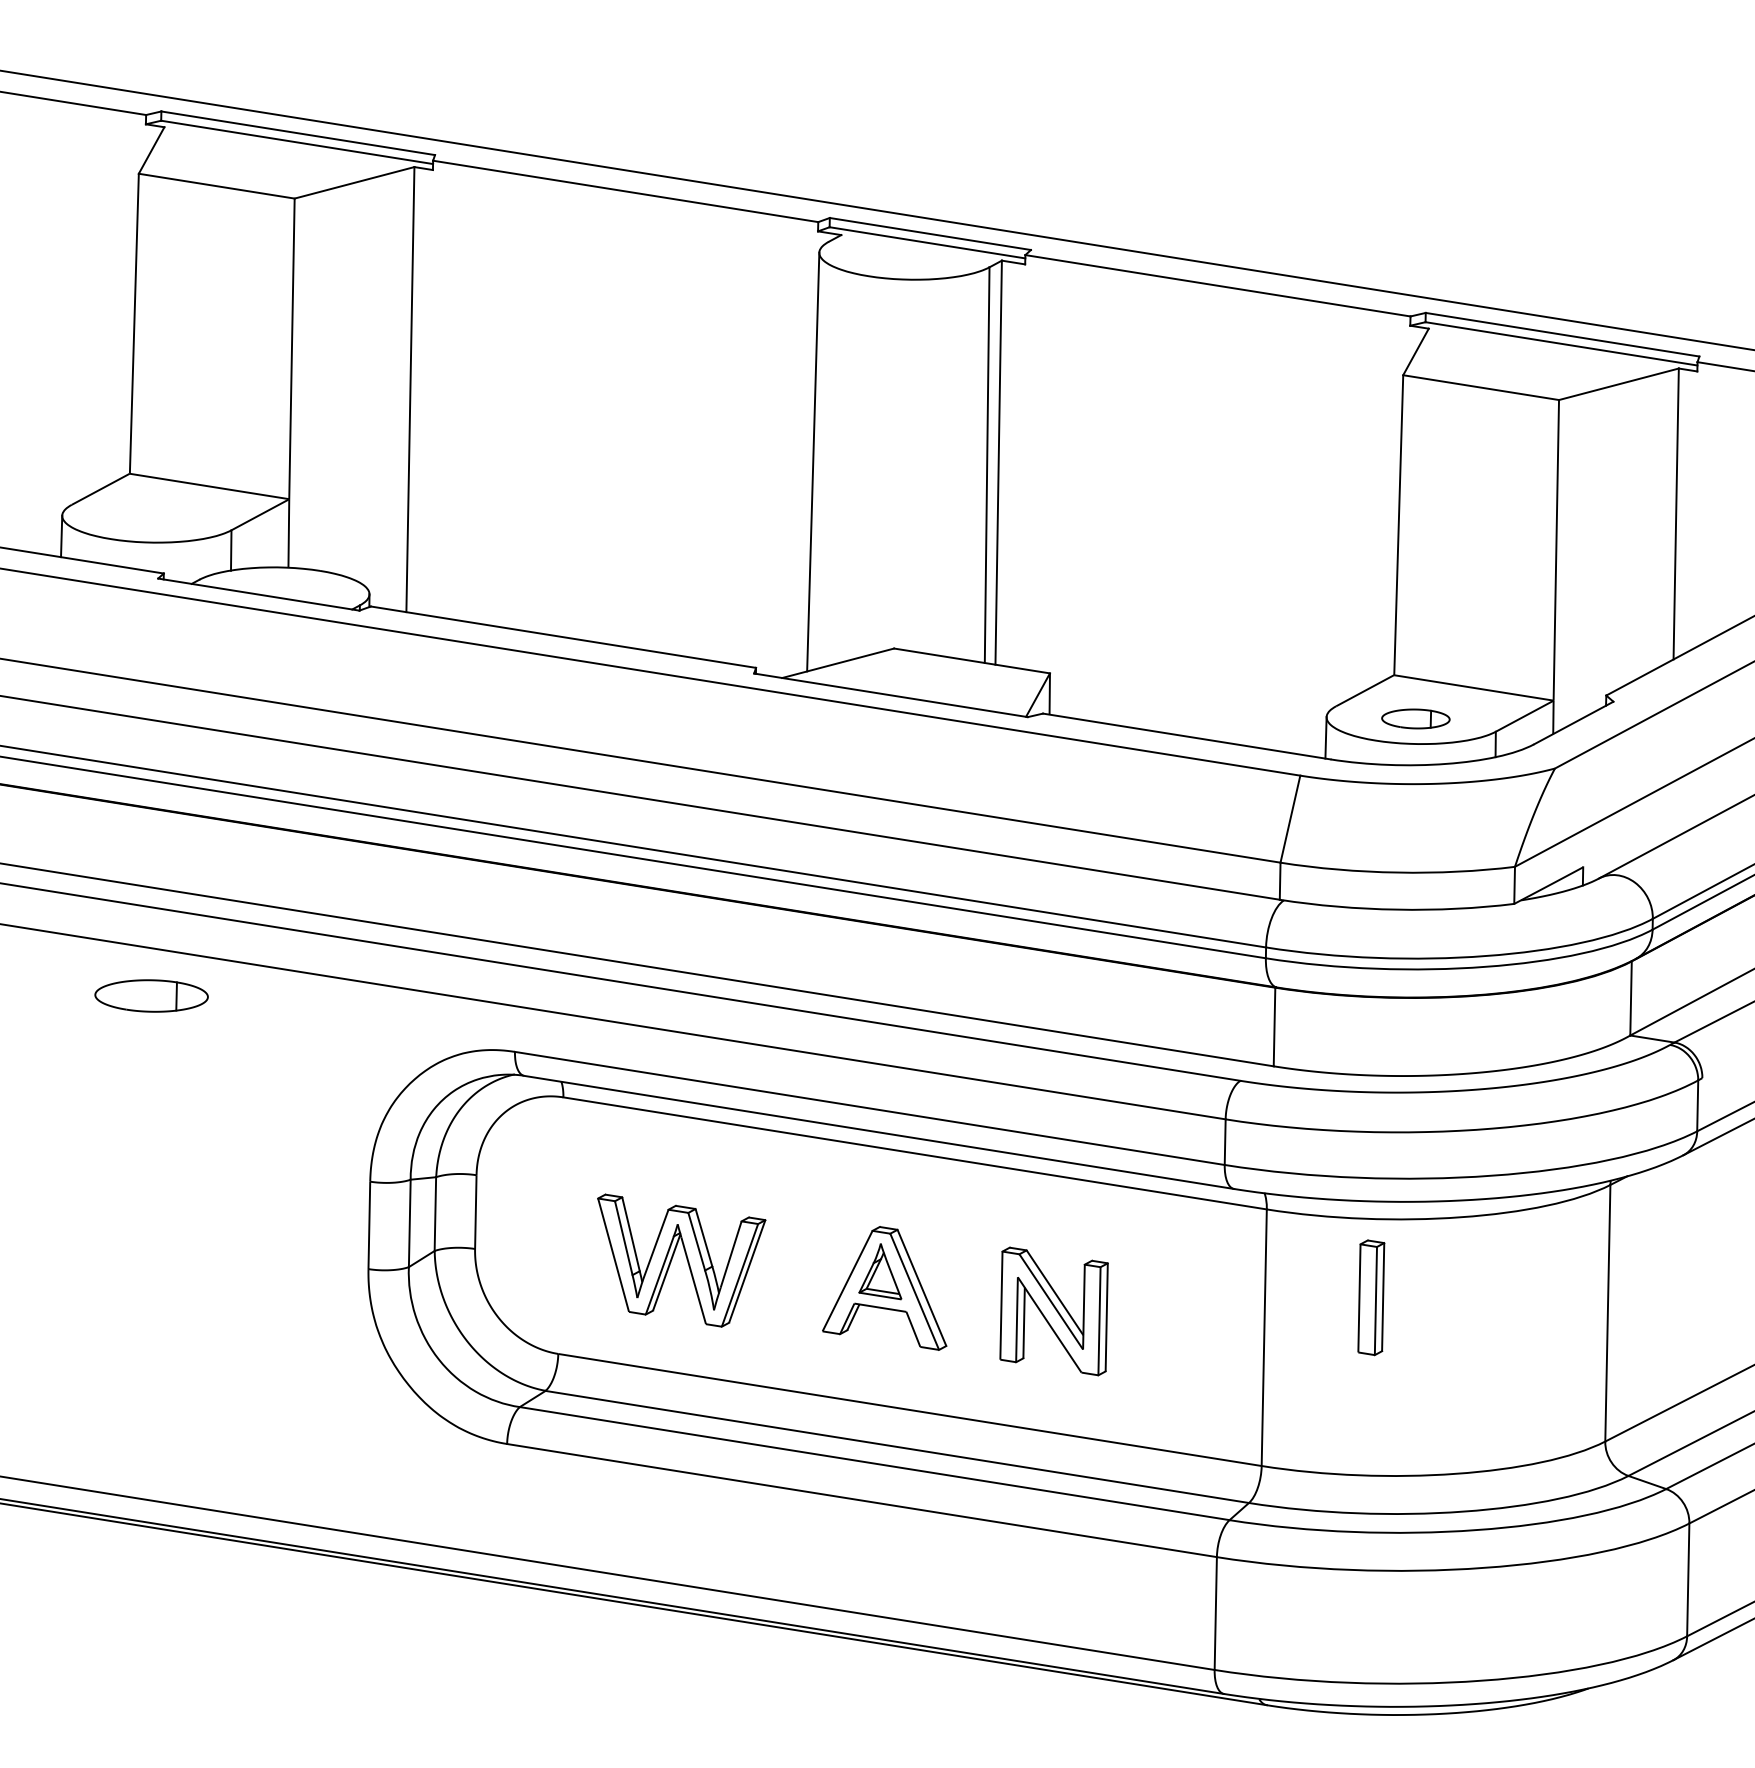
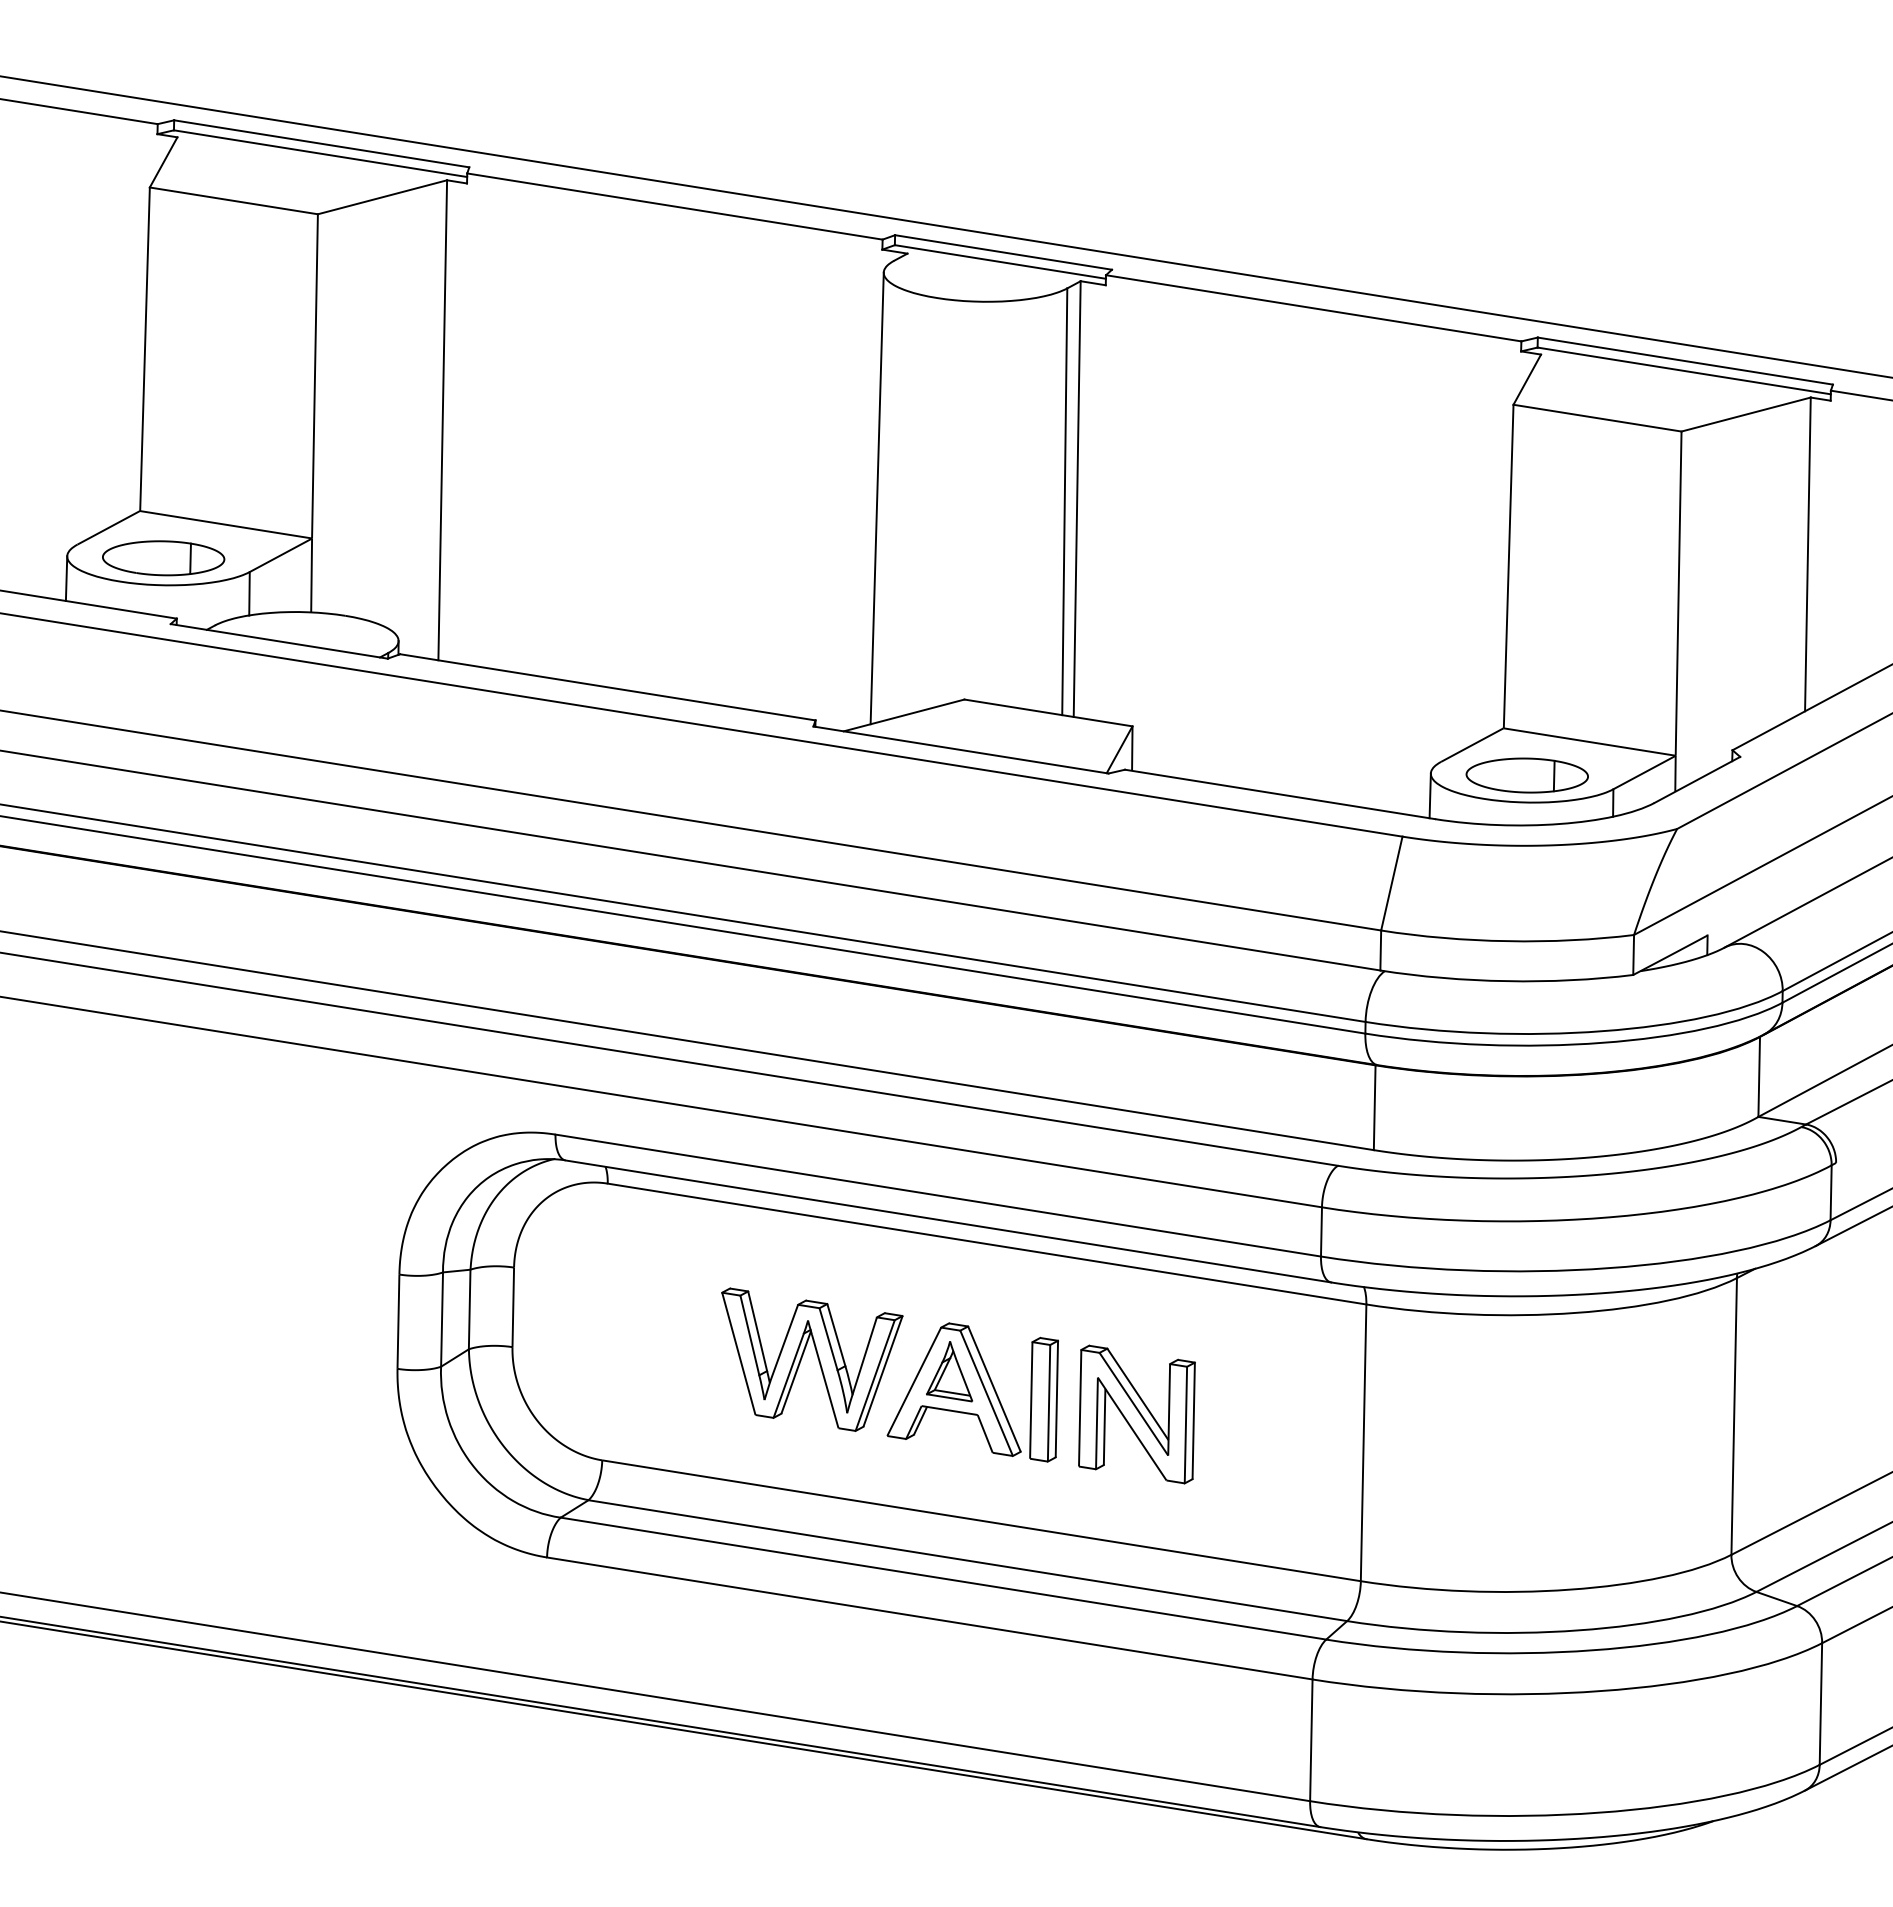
part: (1415, 718) -> (1526, 775), size x1.67
part: (151, 996) -> (163, 558), moved
part: (681, 1260) -> (812, 1359), moved
part: (1370, 1297) -> (1043, 1399), moved

